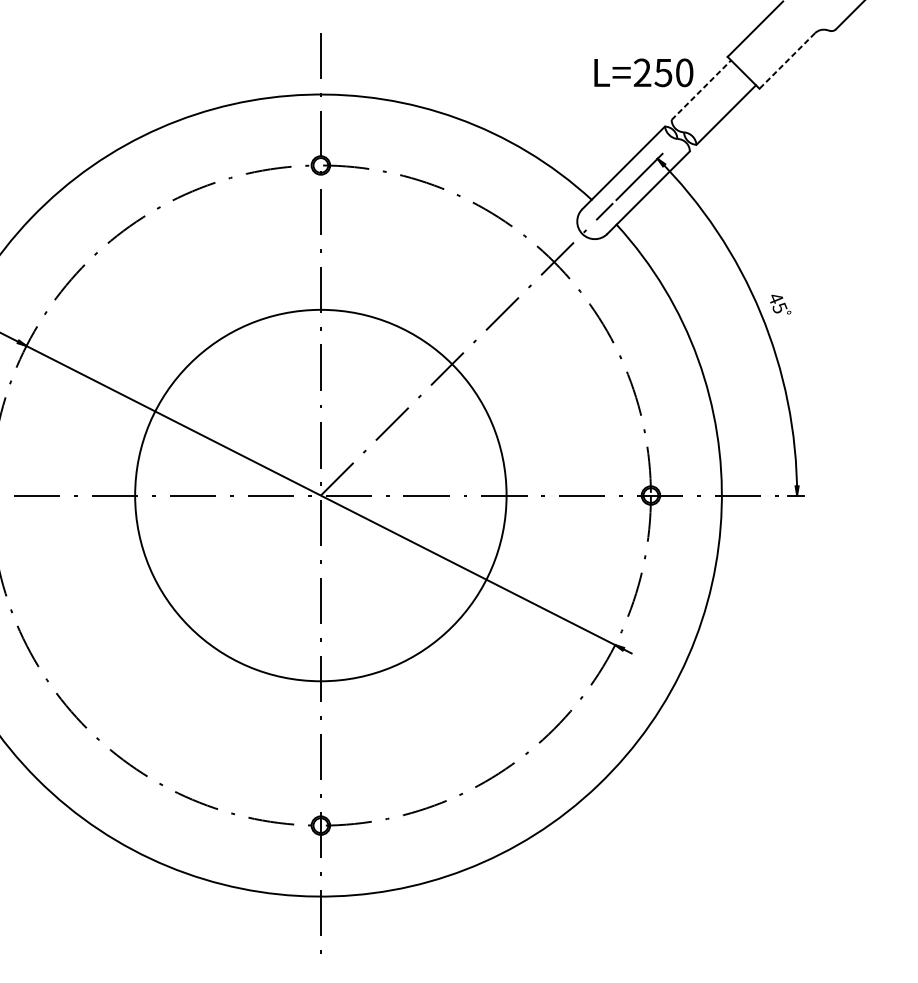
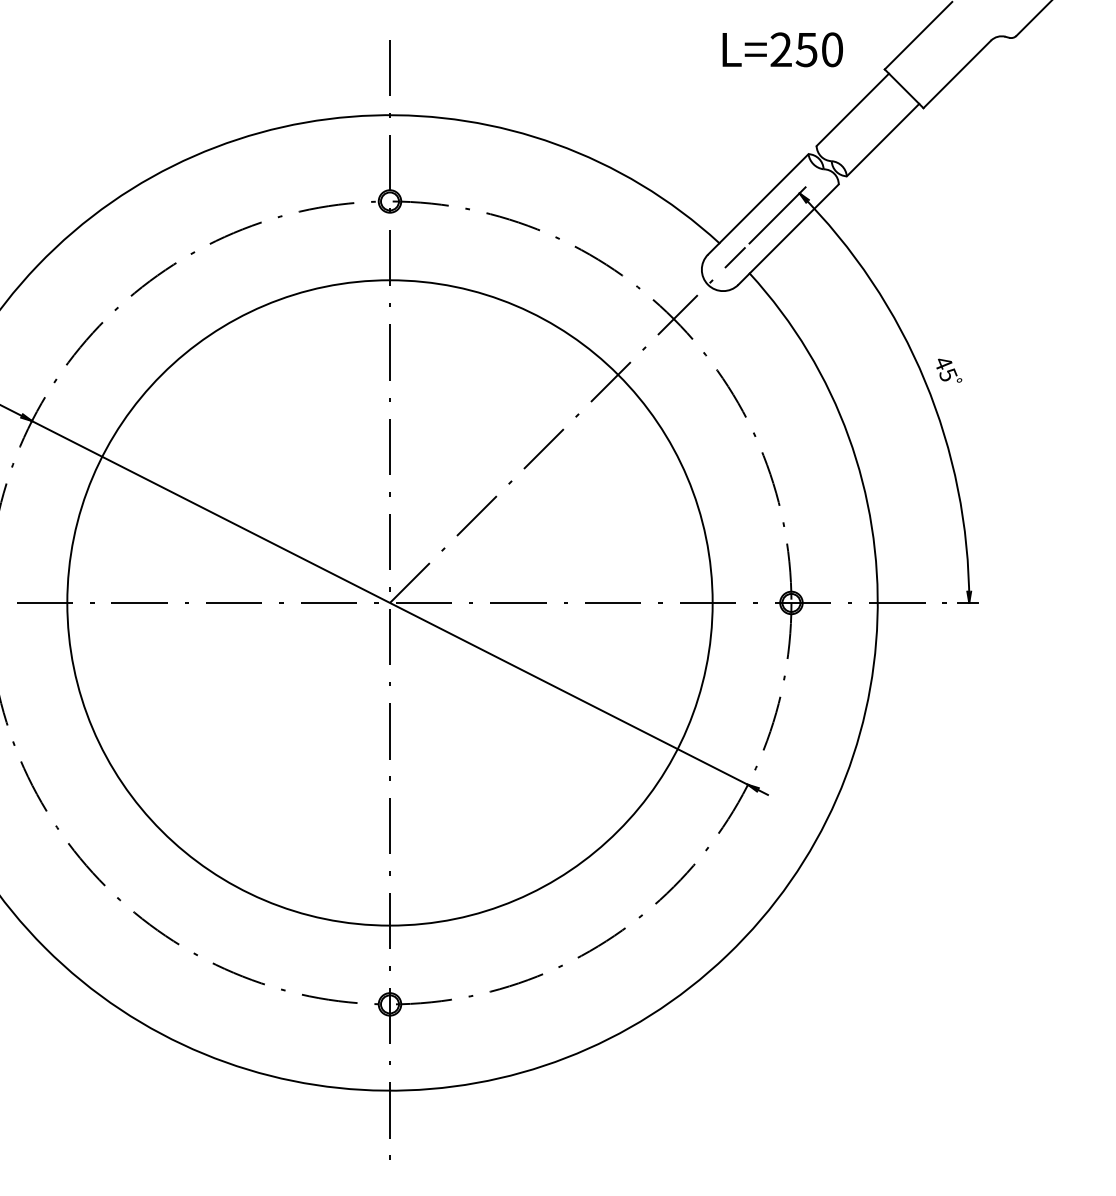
line: (787, 61) -> (957, 74), dashed -> solid
text: (643, 72) -> (782, 49), moved
line: (701, 89) -> (853, 109), dashed -> solid
circle: (320, 495) -> (389, 602), size x1.43

